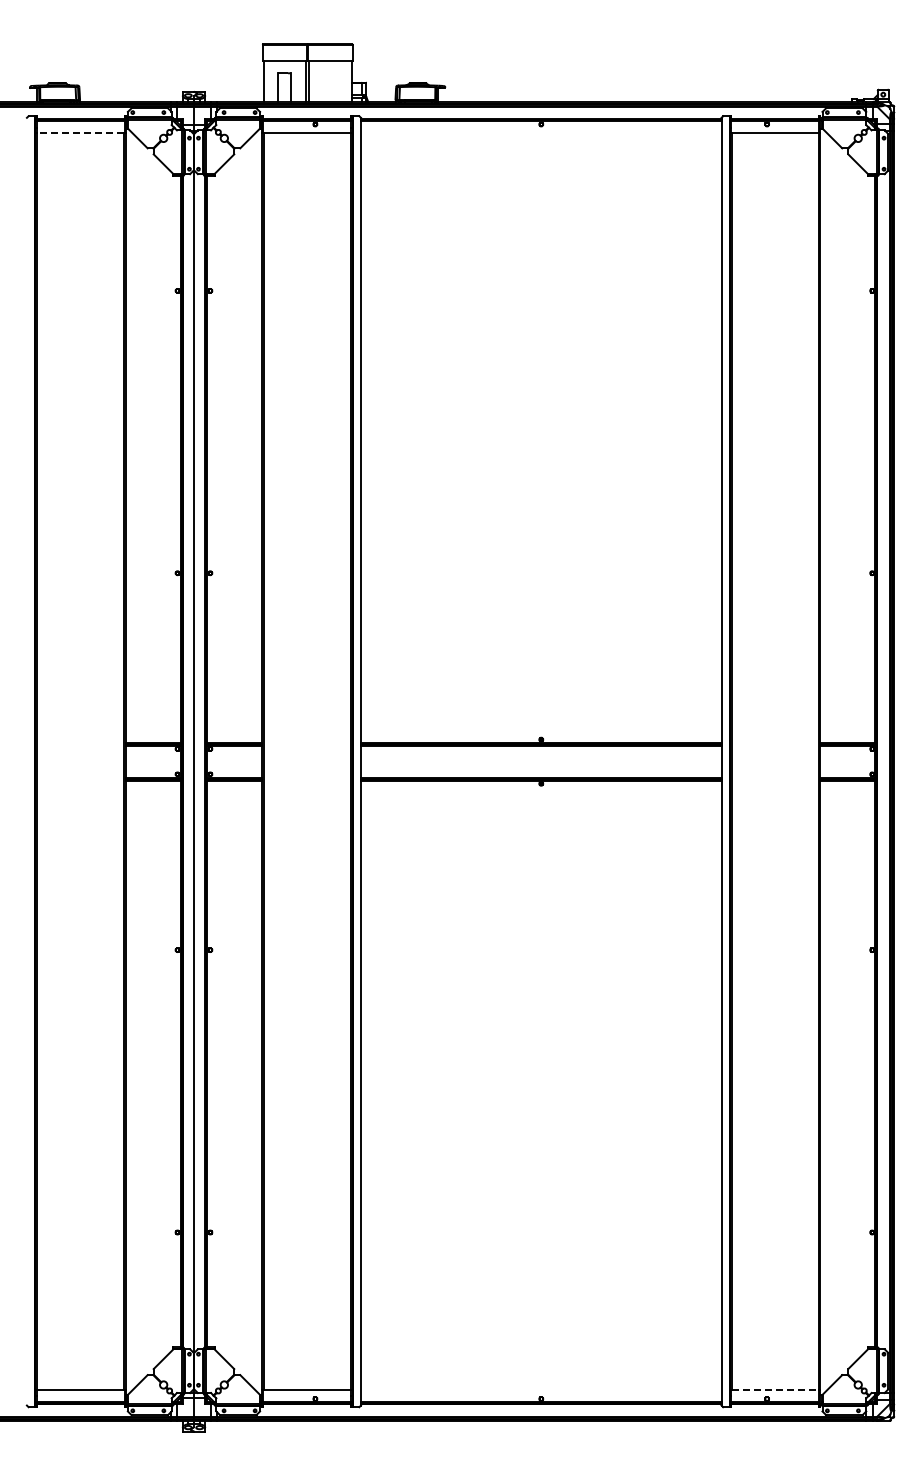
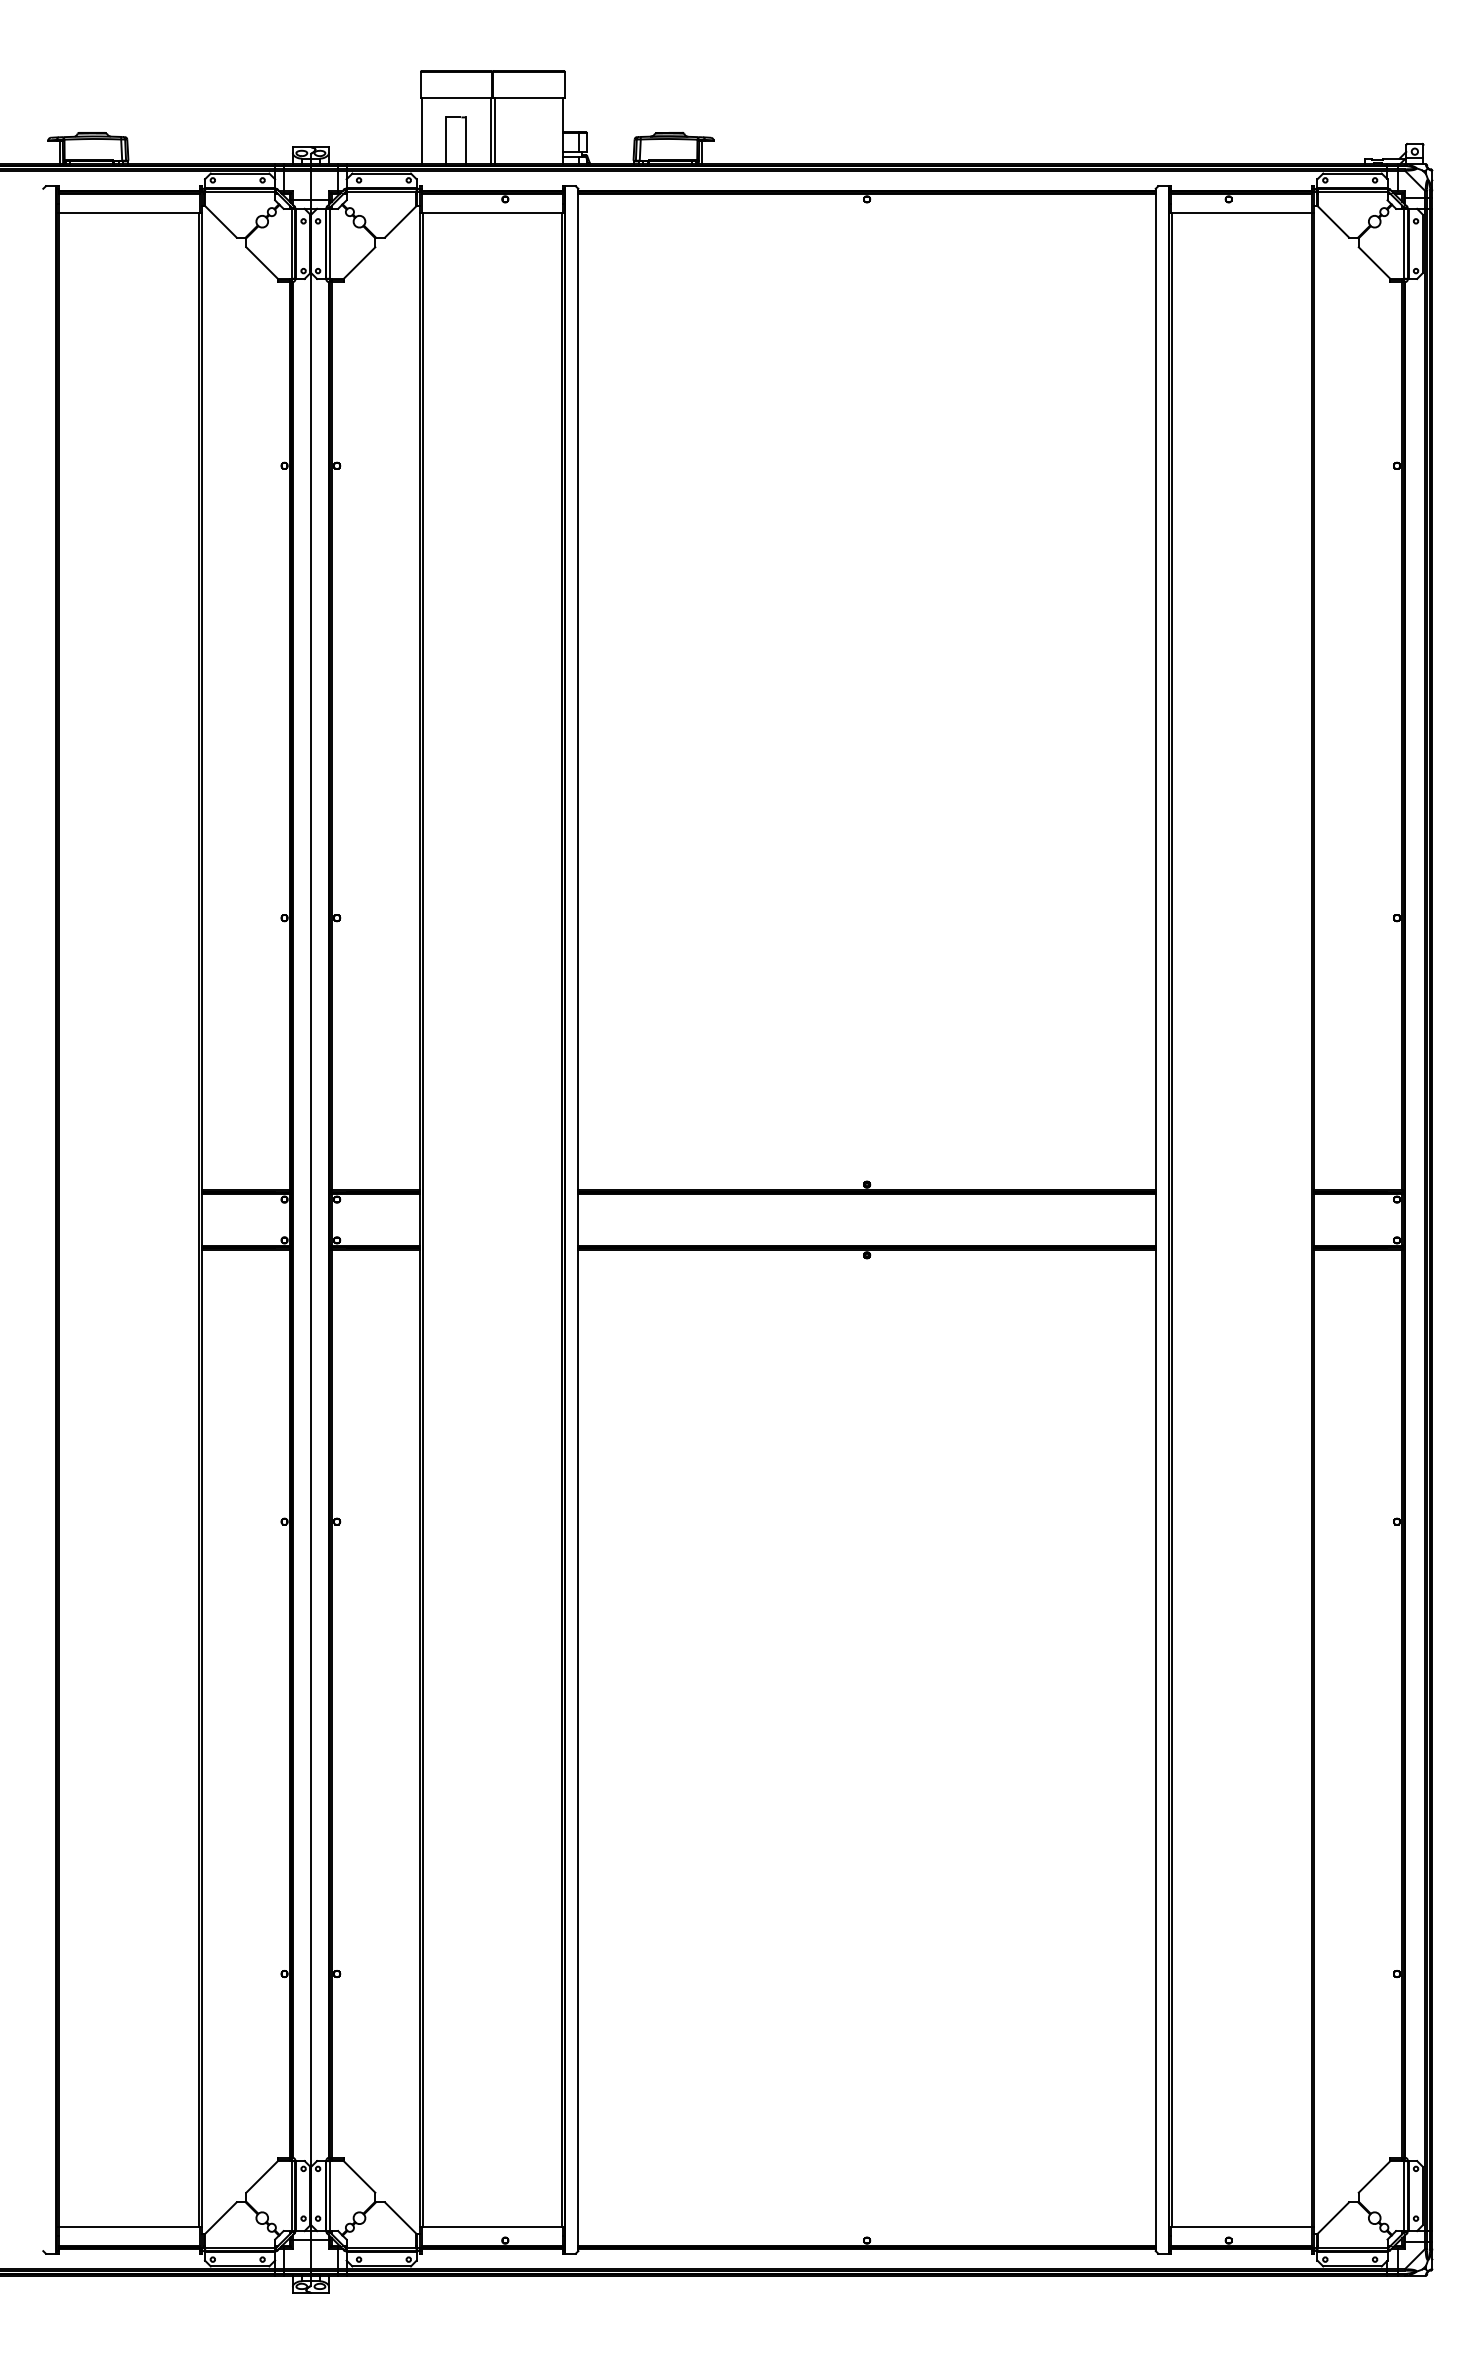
line: (80, 133) -> (129, 213), dashed -> solid
line: (775, 1390) -> (1242, 2227), dashed -> solid

